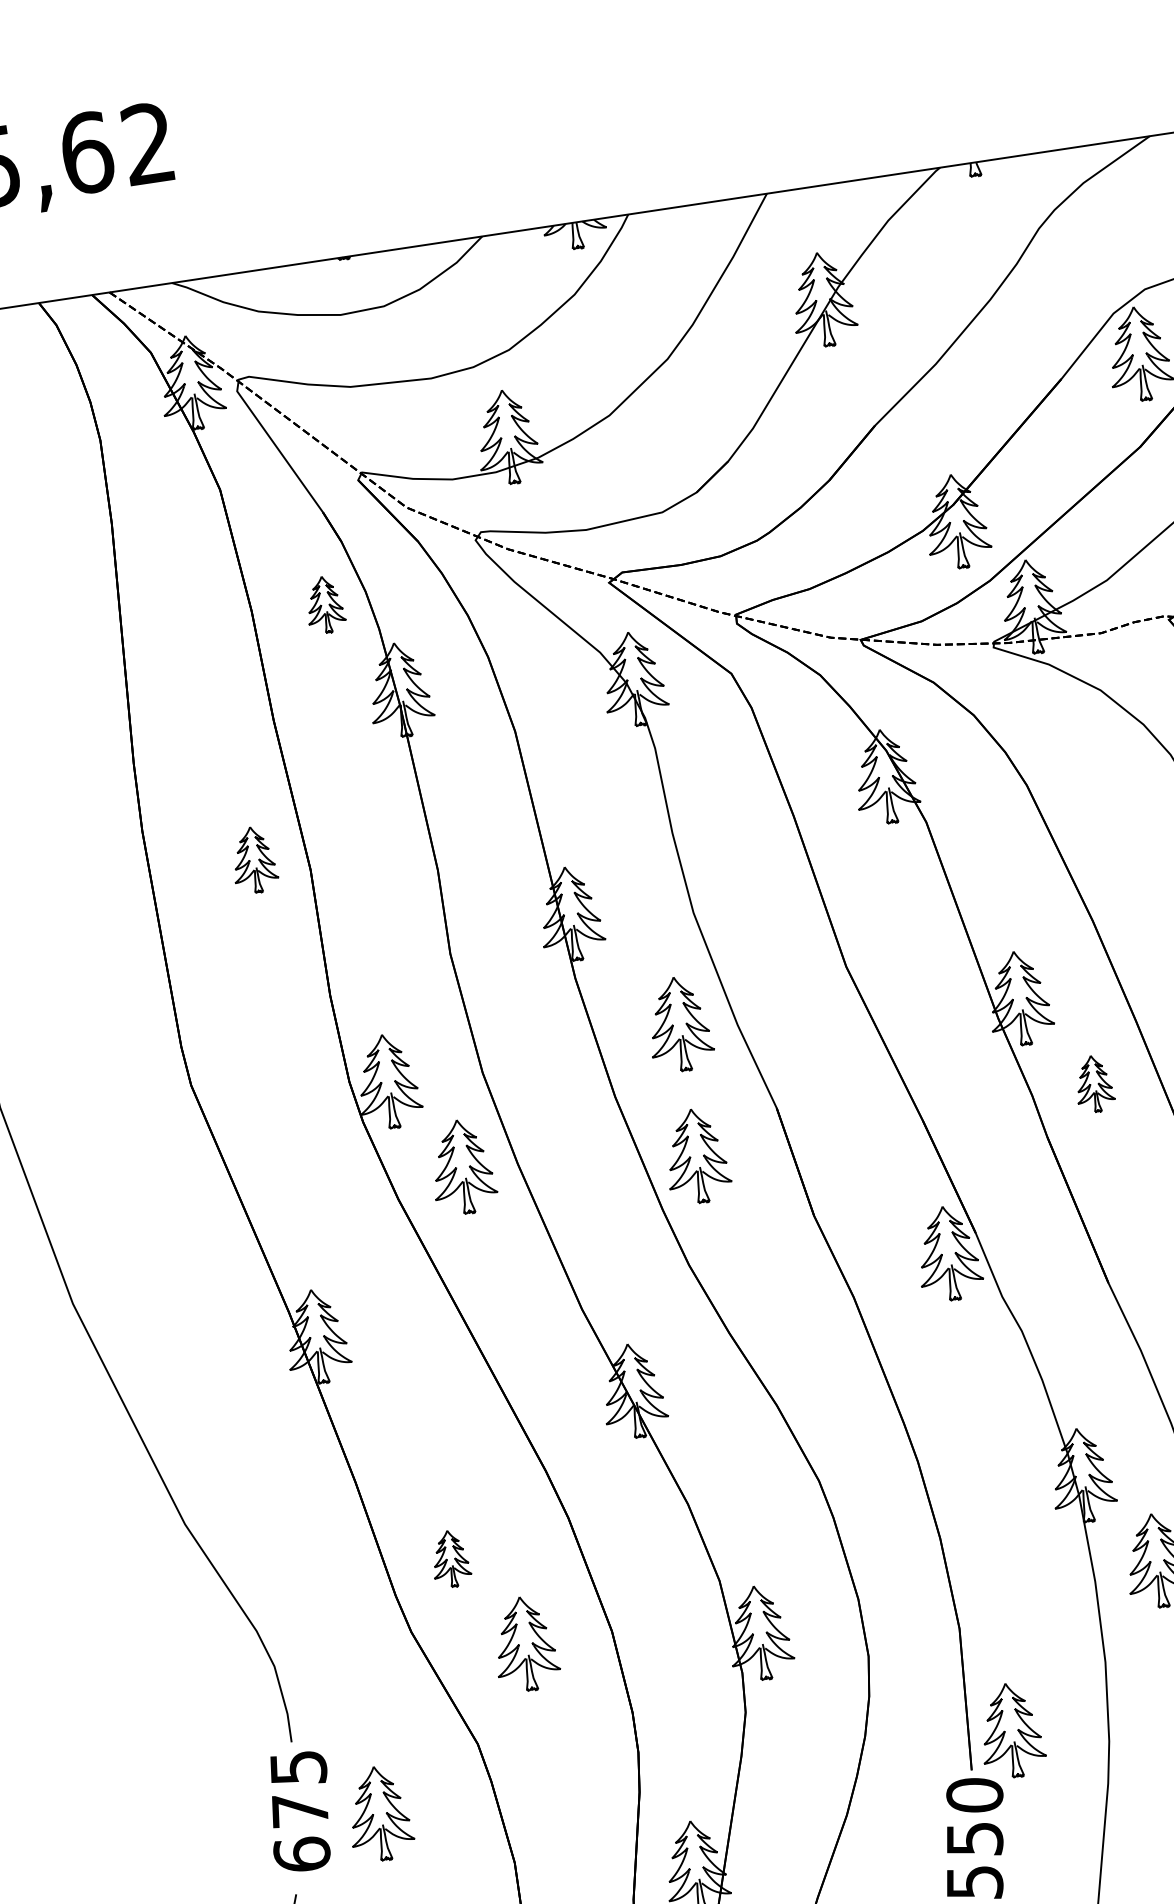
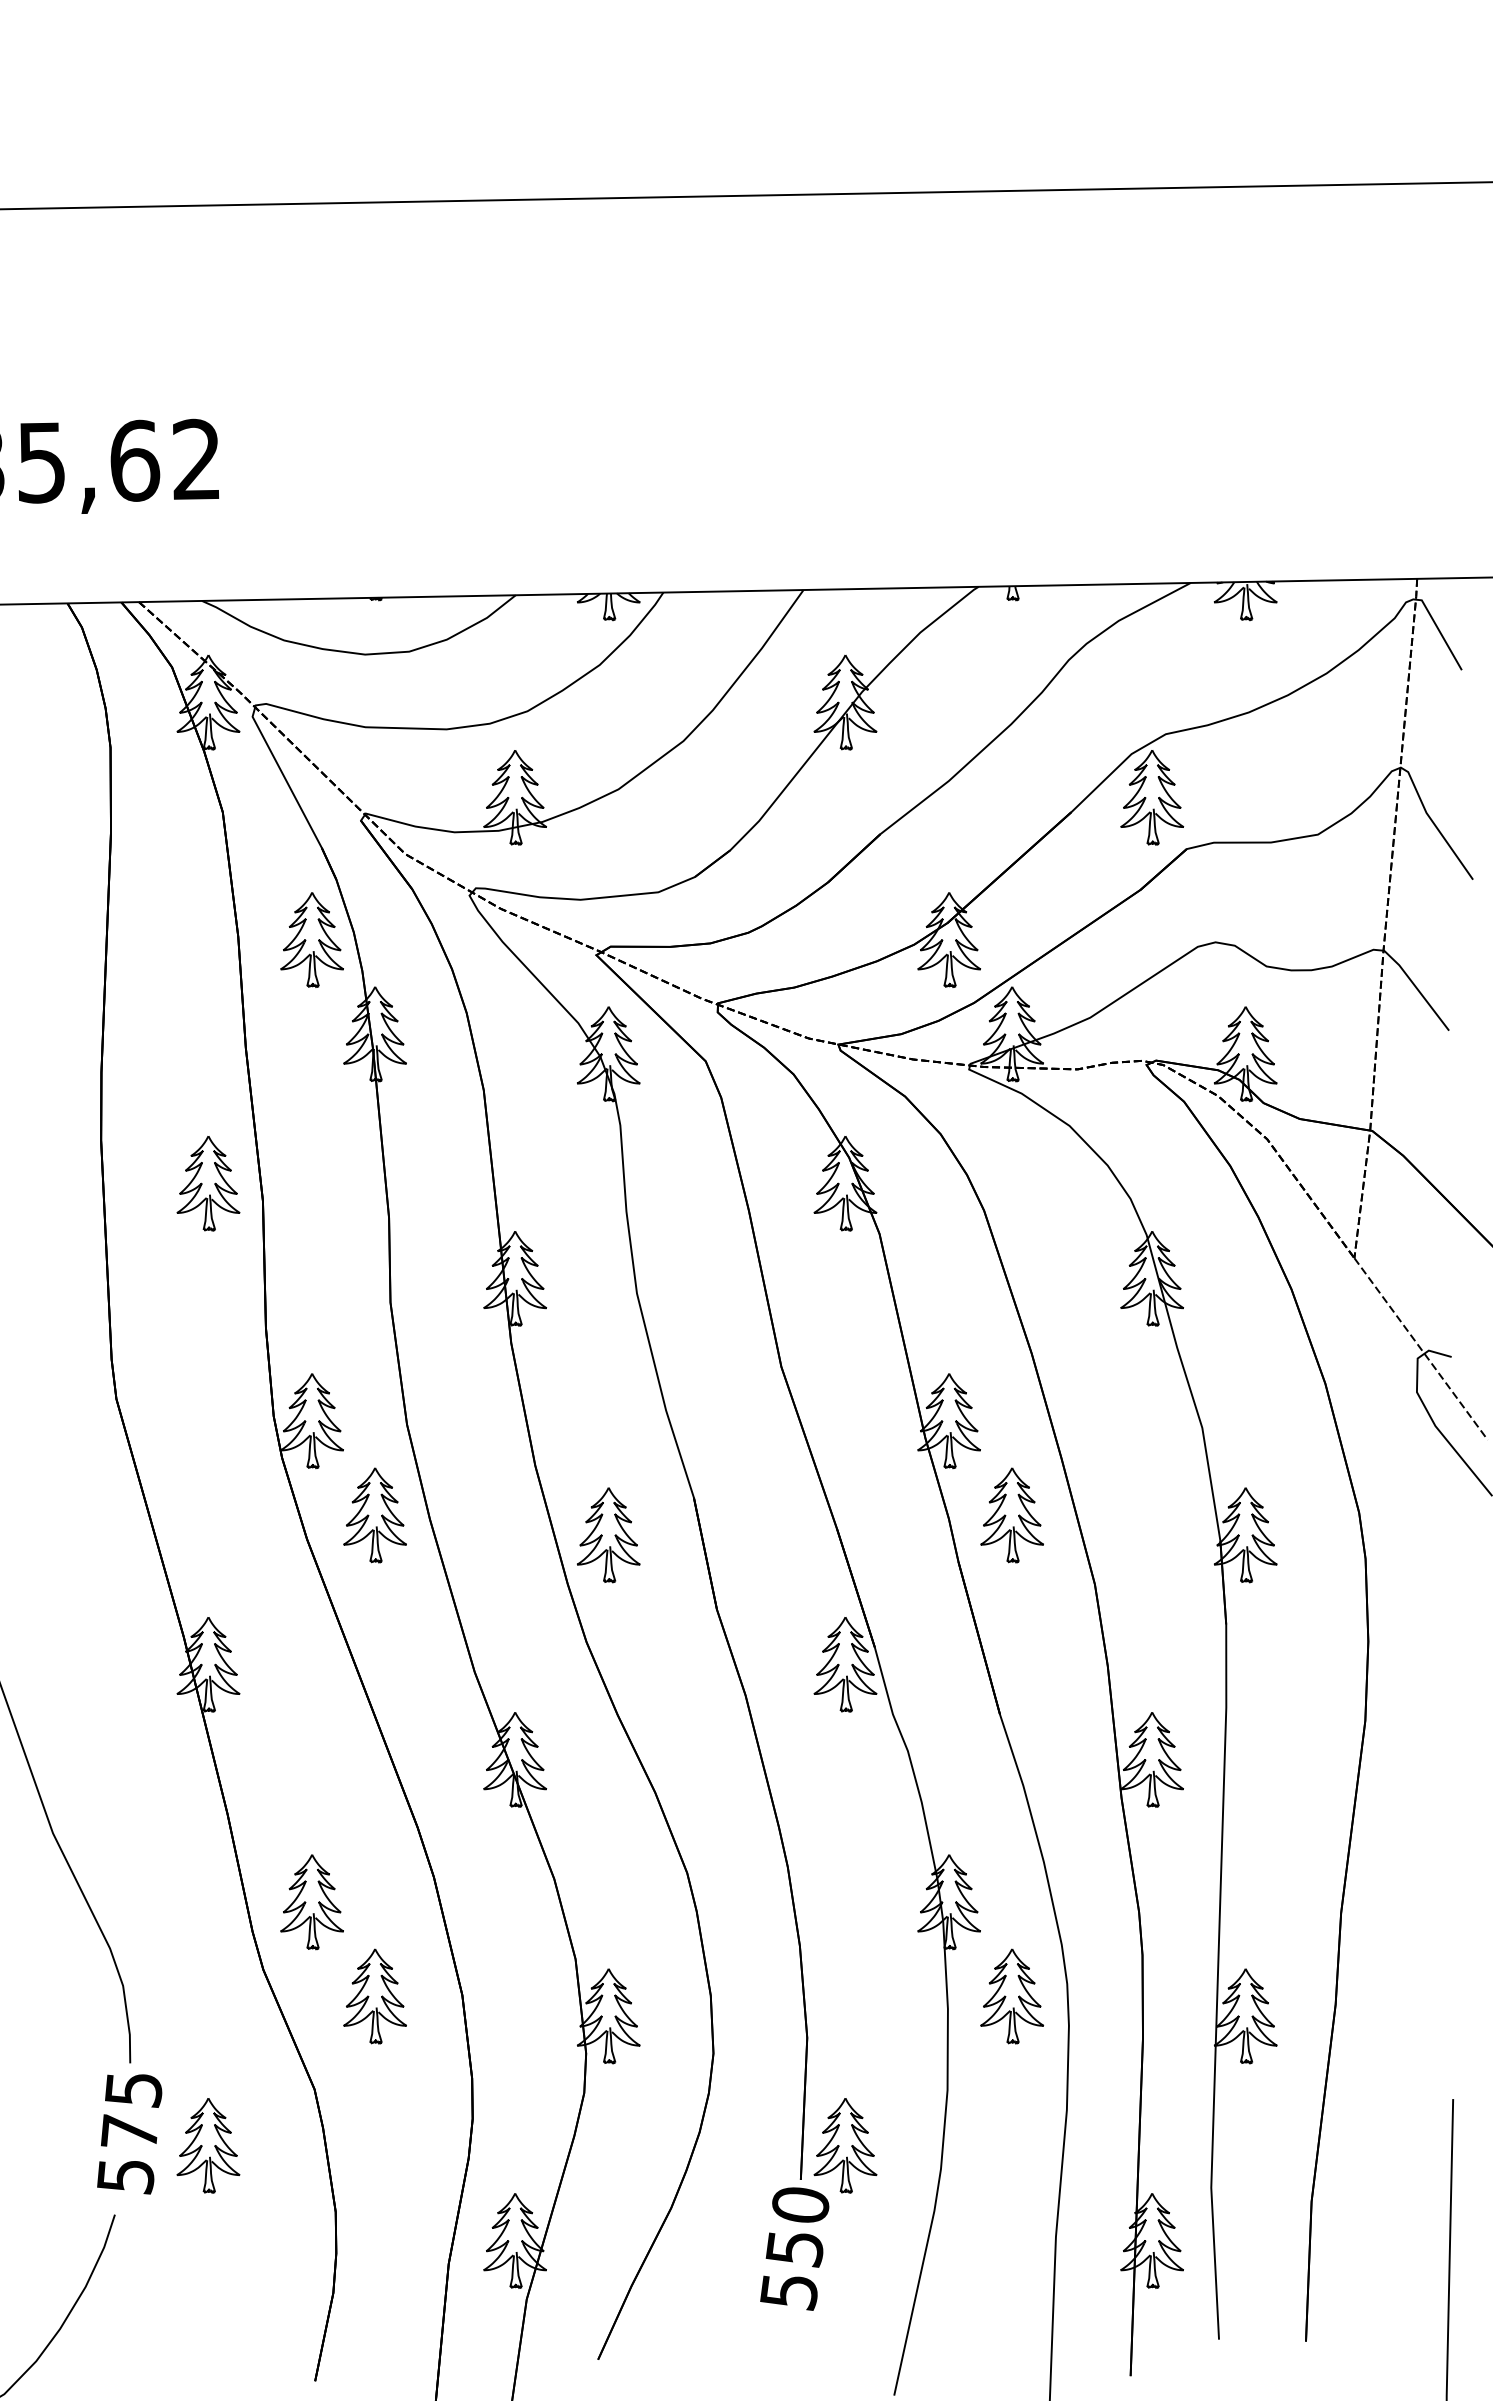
part: (324, 604) -> (311, 939), size x1.67
part: (254, 859) -> (208, 1183), size x1.43
part: (679, 1024) -> (608, 1402), removed
part: (1093, 1084) -> (1011, 1515), size x1.67
part: (450, 1559) -> (311, 1902), size x1.67
text: (301, 1855) -> (125, 2176), 675 -> 575

